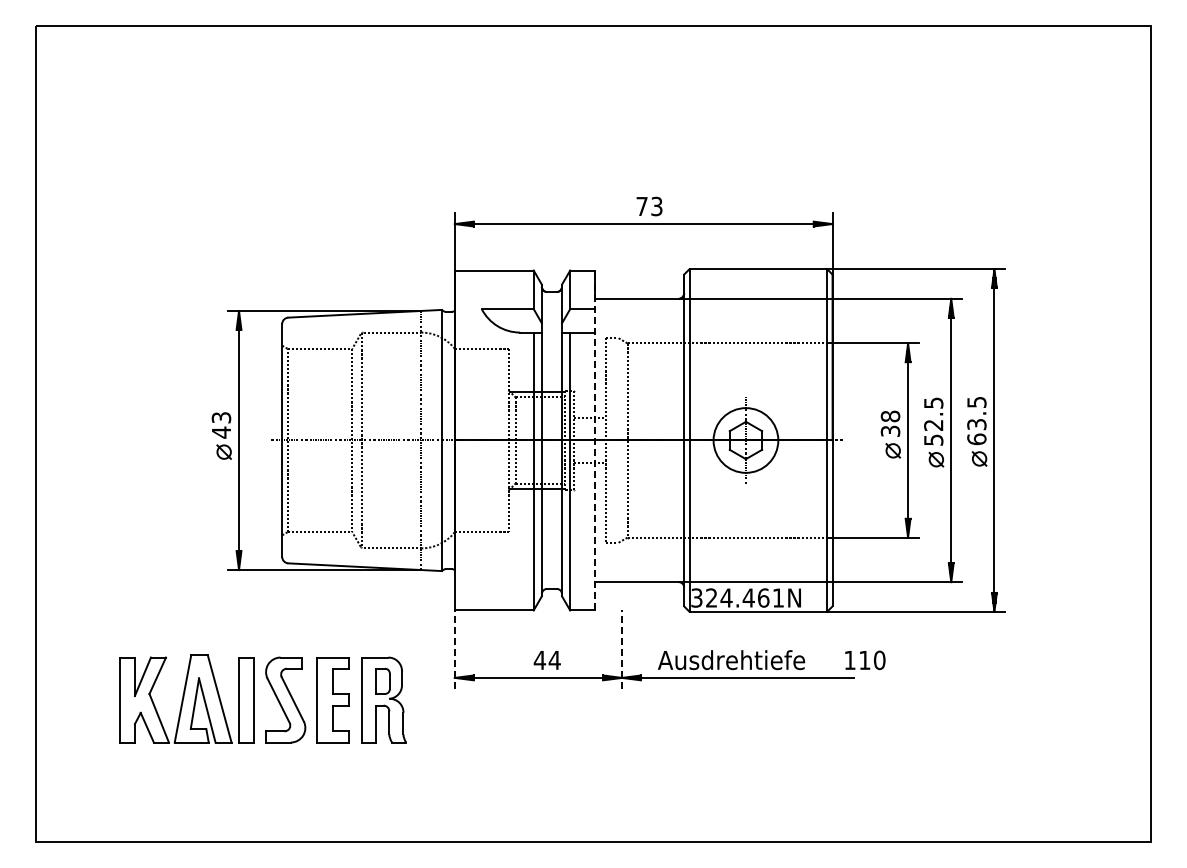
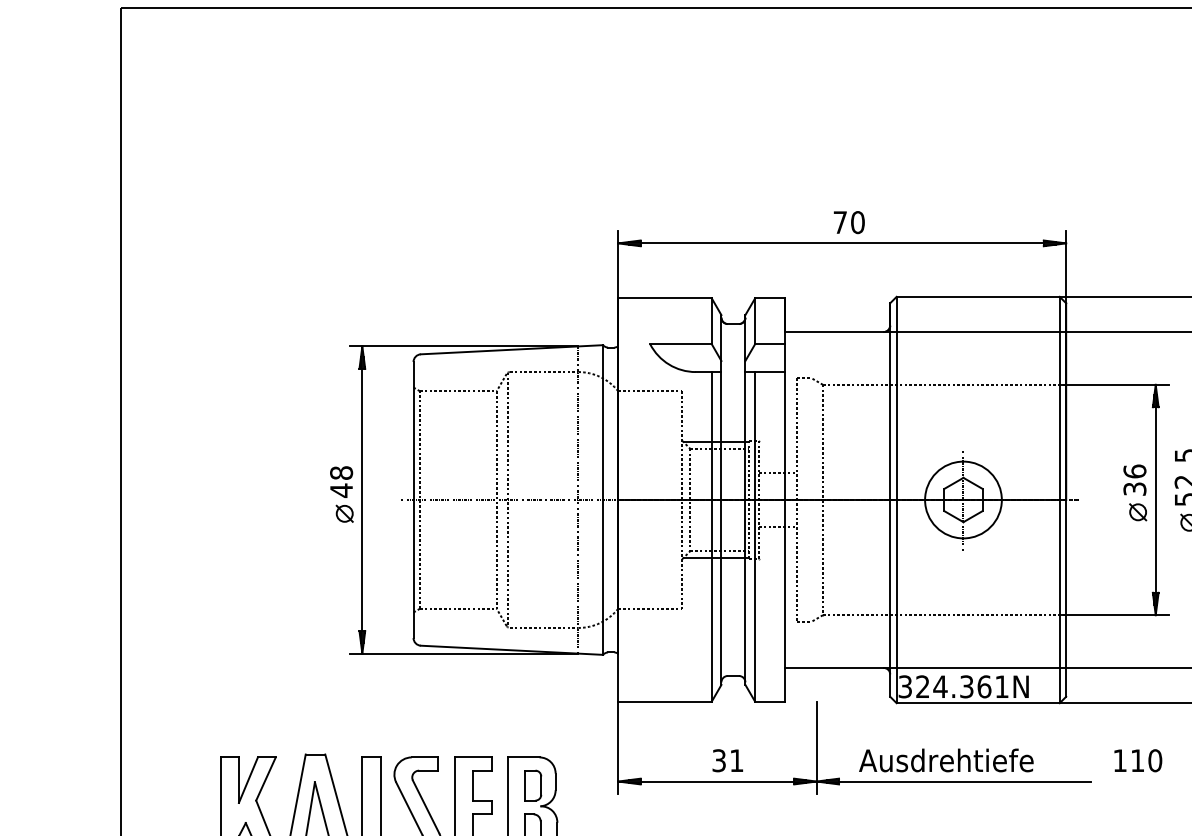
text: (656, 206) -> (857, 222), 73 -> 70
text: (890, 416) -> (1134, 471), 38 -> 36
text: (221, 417) -> (341, 472), 43 -> 48
line: (595, 440) -> (785, 500), dashed -> solid
text: (748, 597) -> (966, 686), 324.461N -> 324.361N
line: (454, 649) -> (617, 747), dashed -> solid
line: (622, 649) -> (817, 747), dashed -> solid
text: (546, 660) -> (726, 760), 44 -> 31
text: (865, 660) -> (1138, 760), moved

